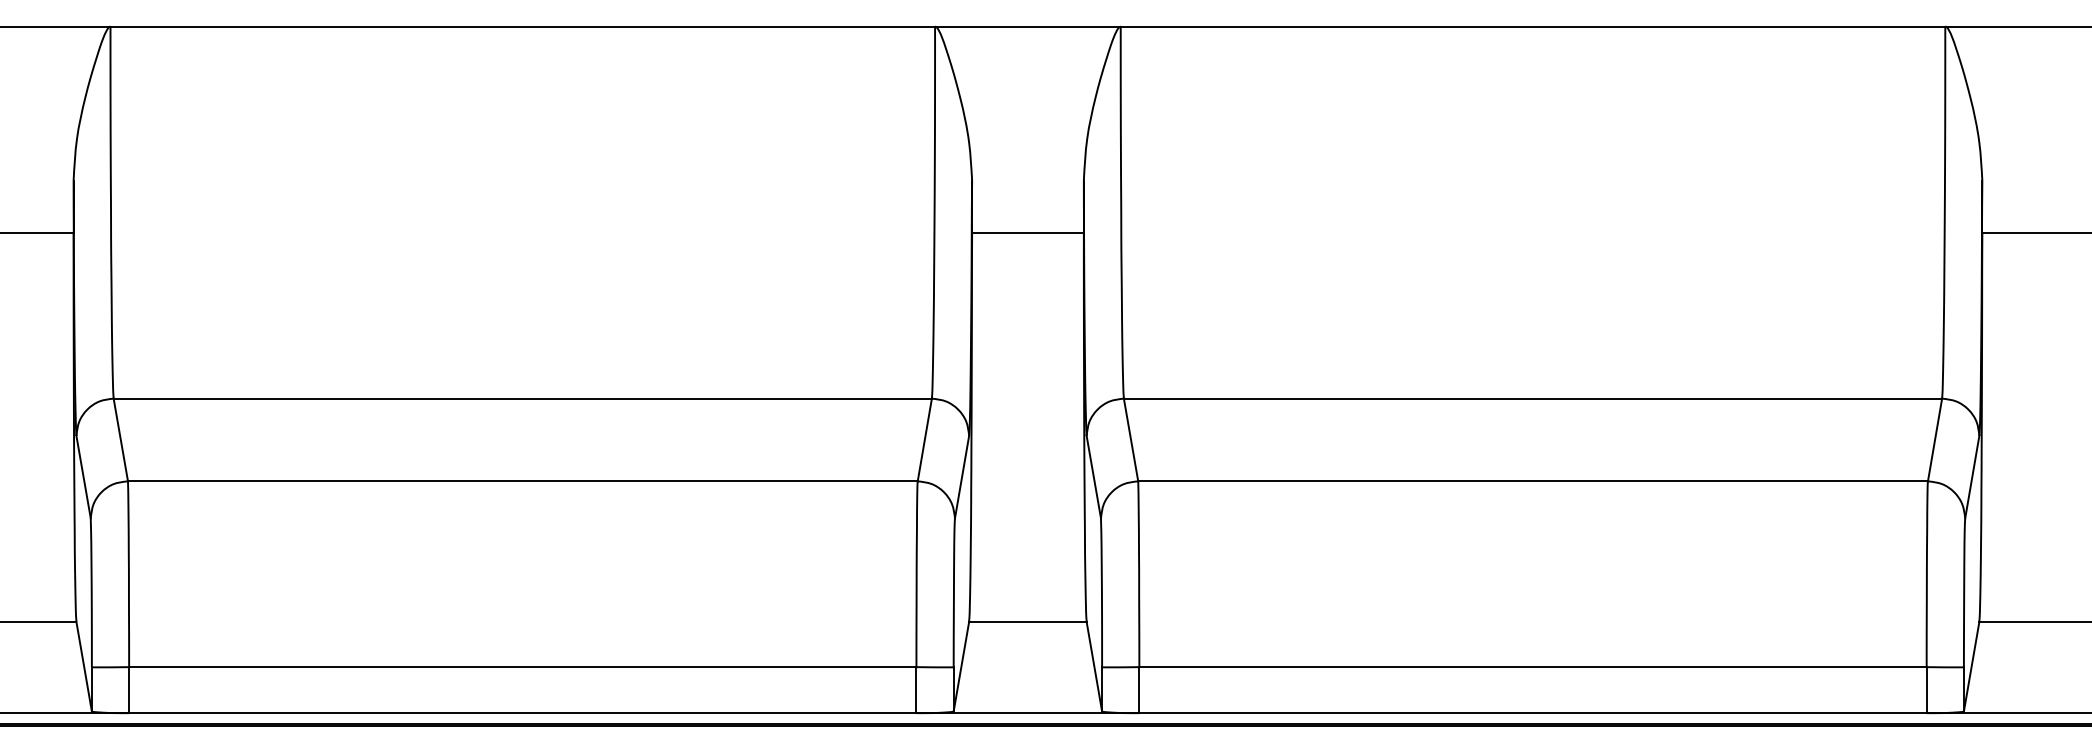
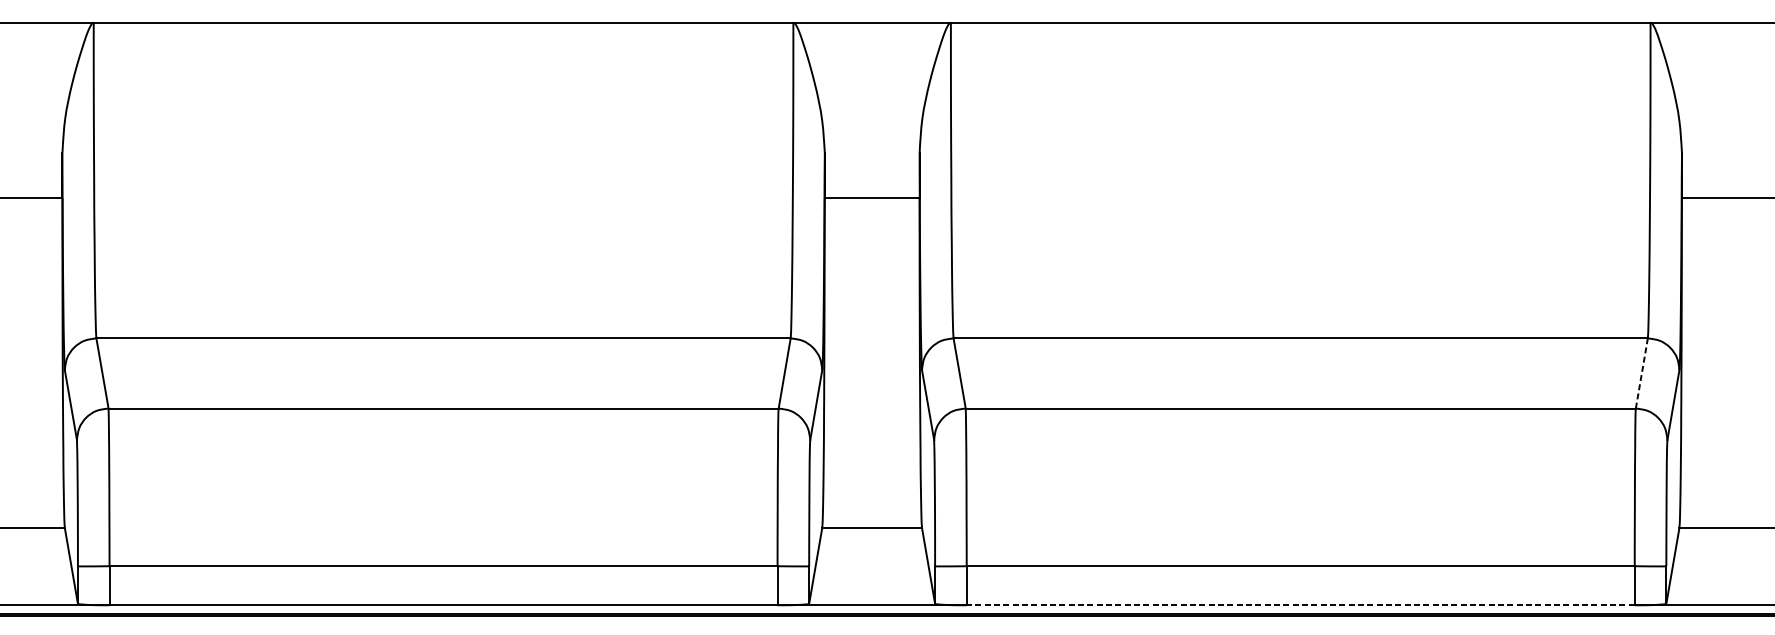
line: (1935, 439) -> (1642, 373), solid -> dashed
line: (1533, 713) -> (1301, 605), solid -> dashed

